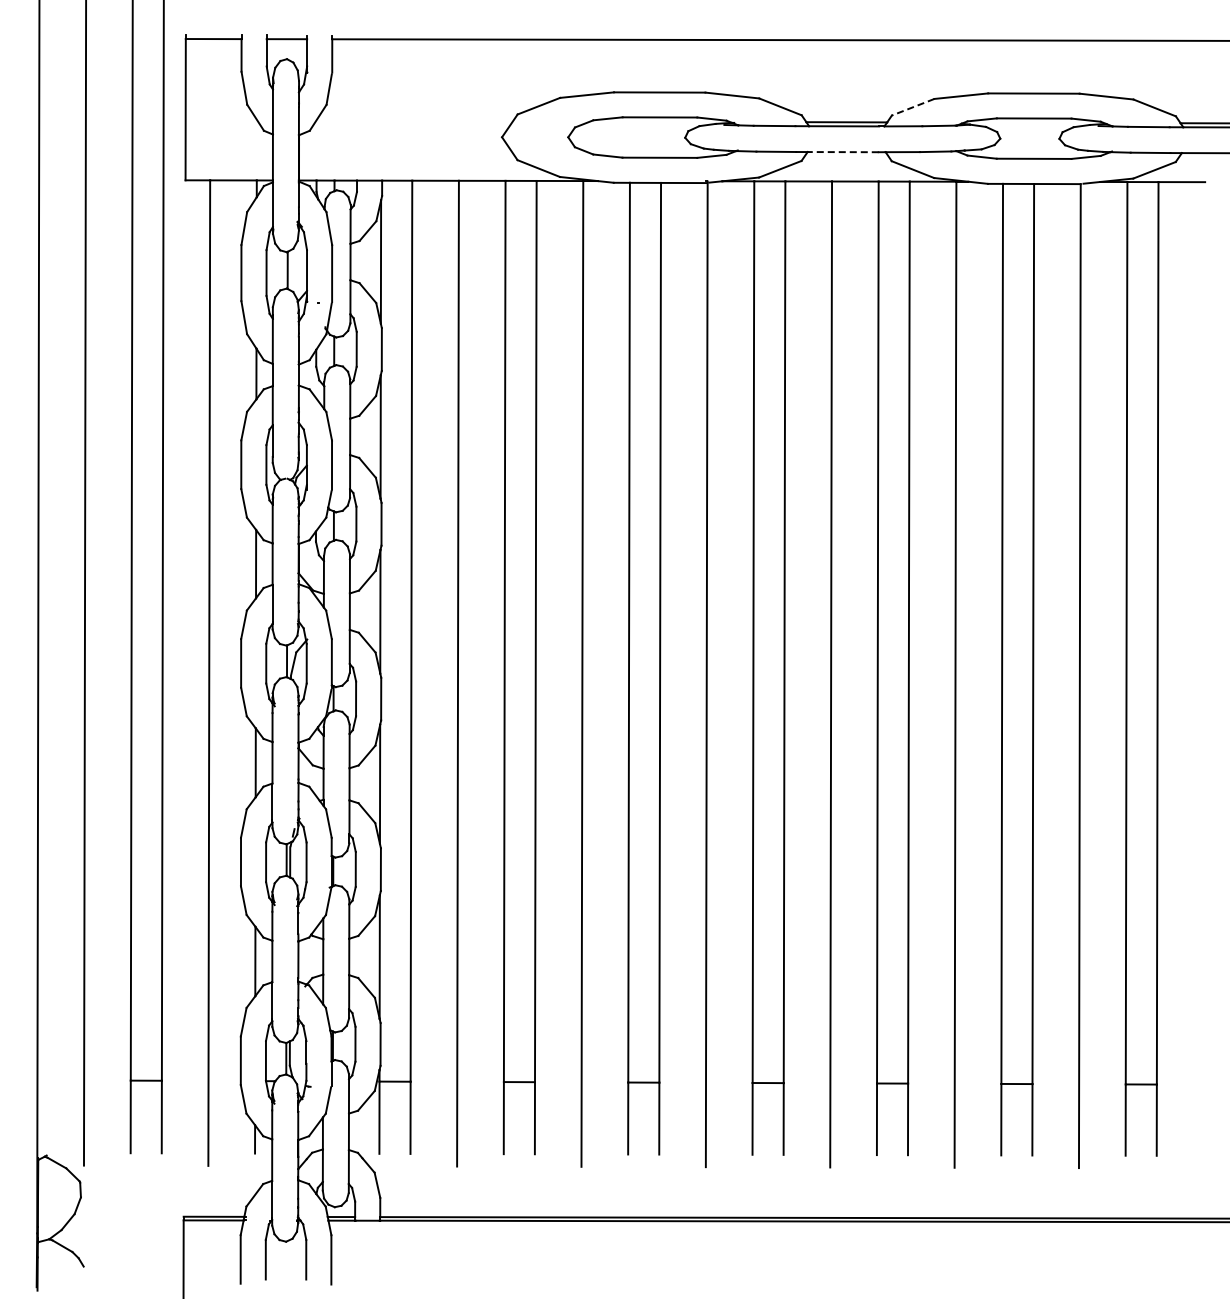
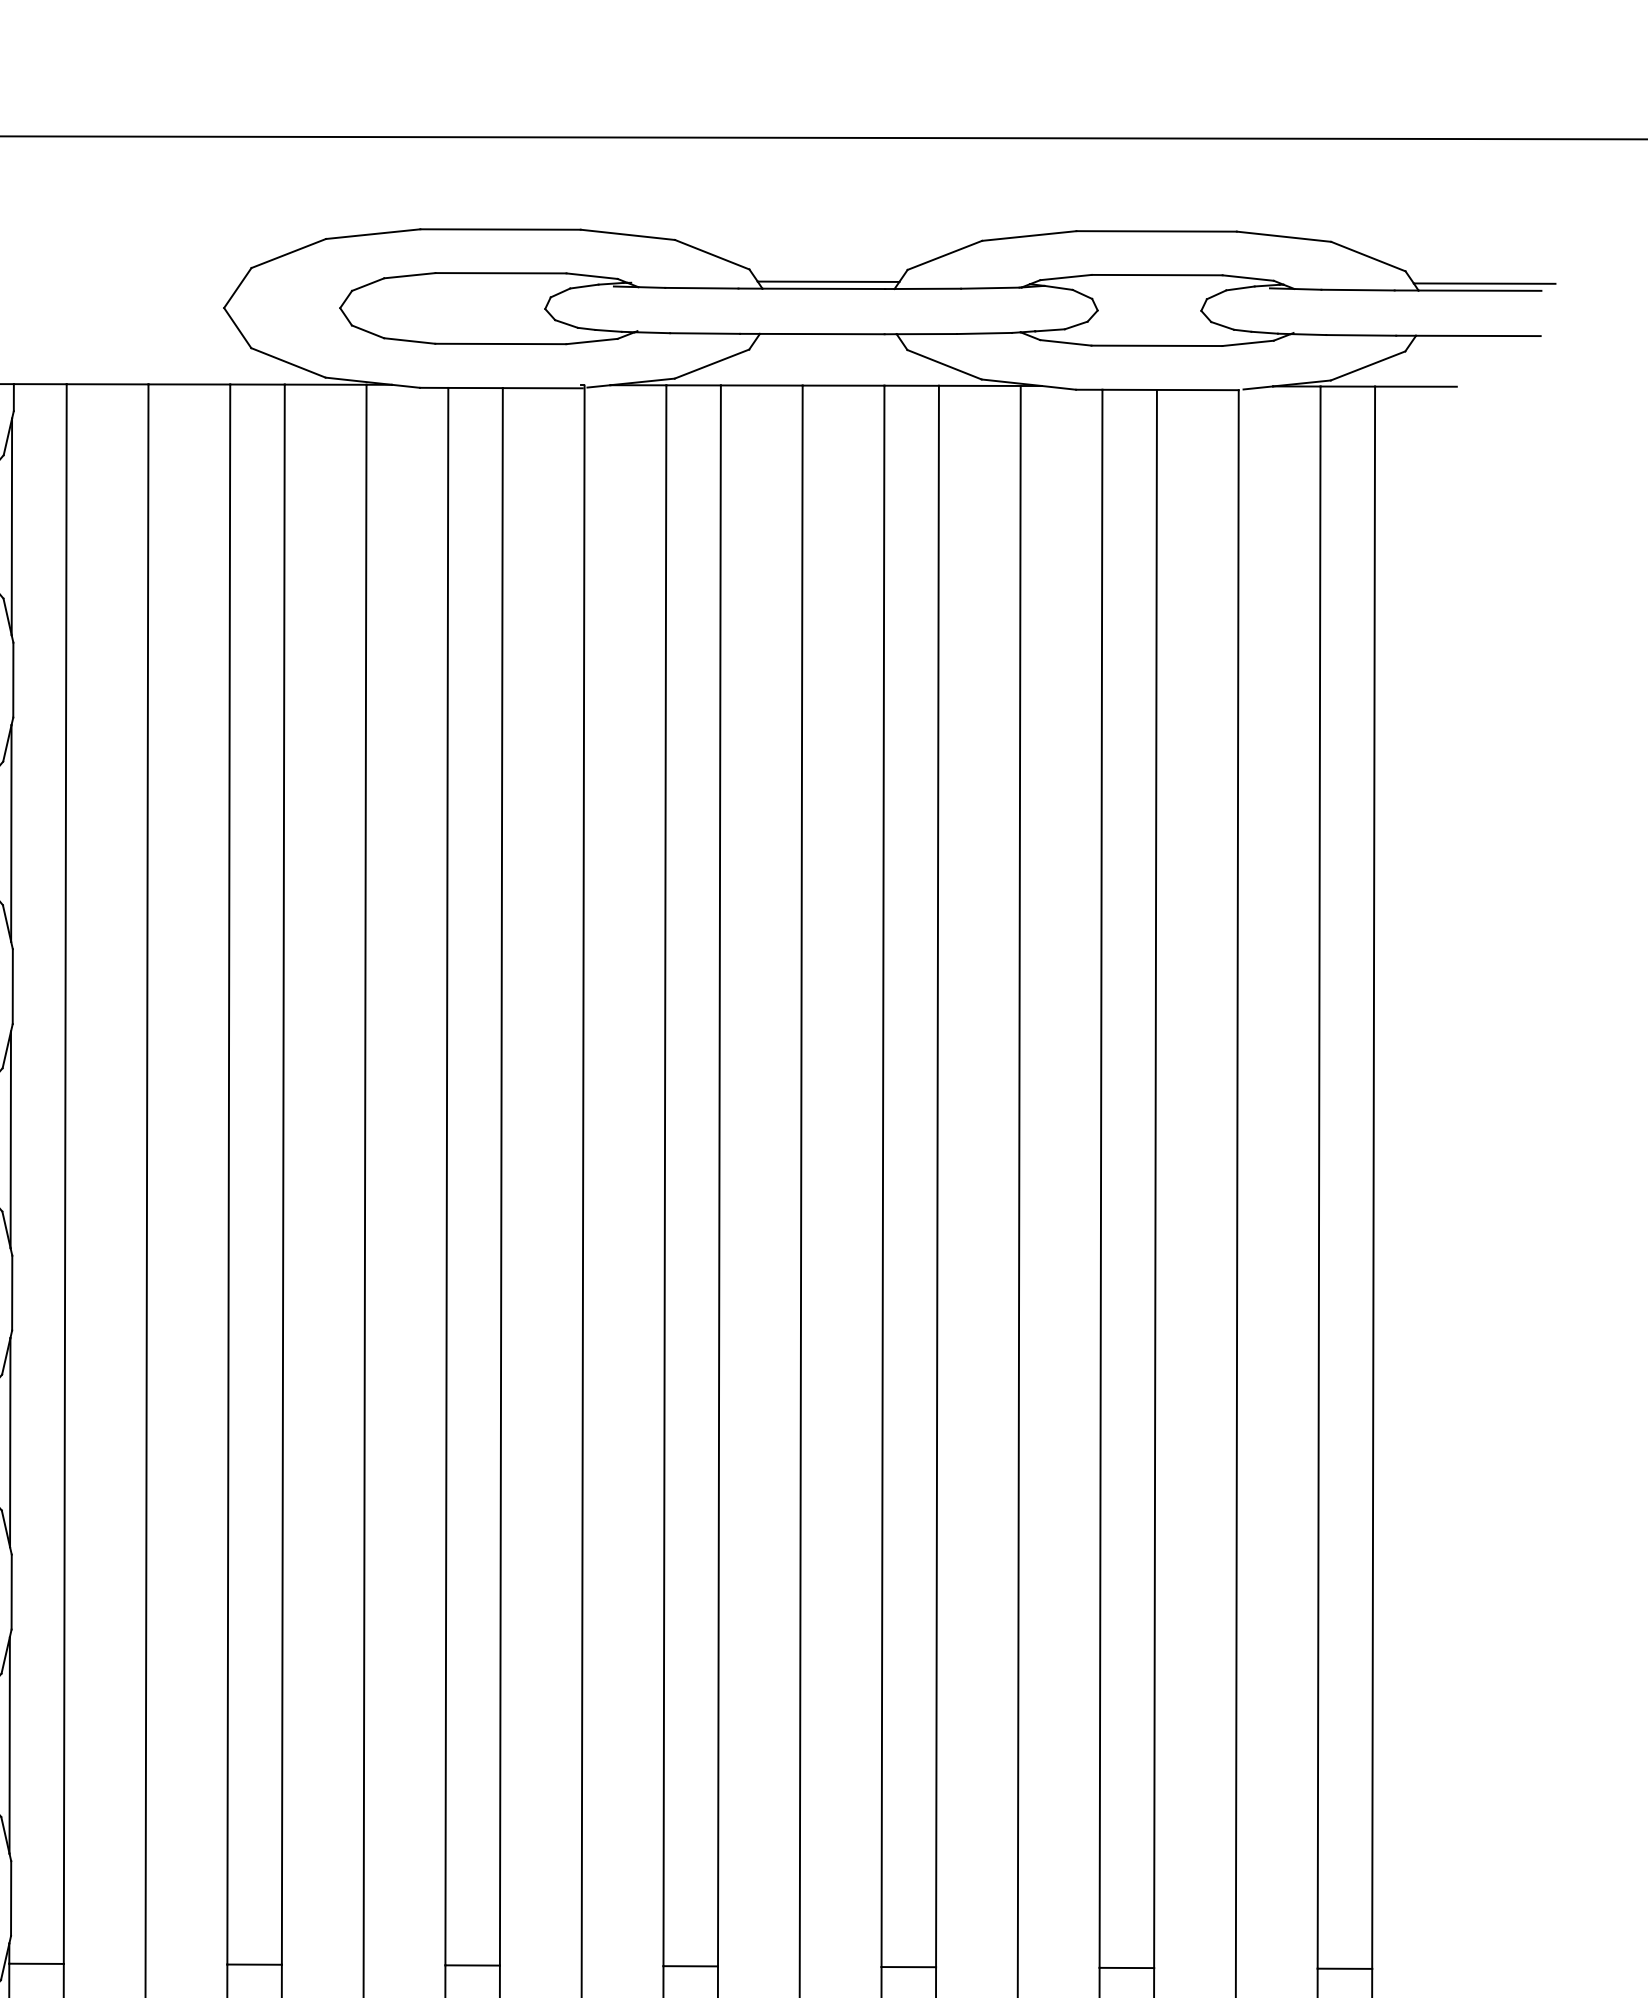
line: (913, 107) -> (945, 255), dashed -> solid
line: (843, 152) -> (822, 334), dashed -> solid

